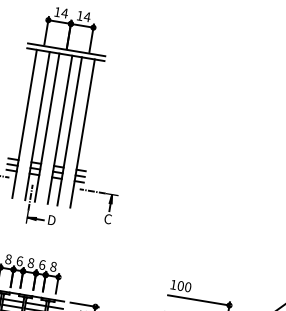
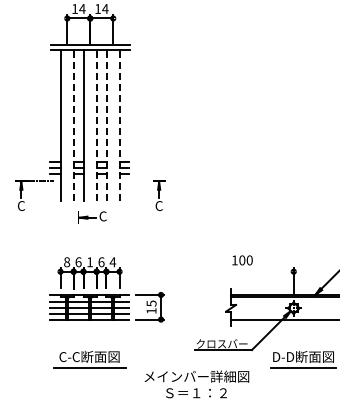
line: (37, 125) -> (73, 124), solid -> dashed
line: (59, 128) -> (96, 124), solid -> dashed
line: (69, 130) -> (106, 124), solid -> dashed
line: (82, 132) -> (119, 124), solid -> dashed
line: (92, 191) -> (139, 181), removed
line: (30, 197) -> (78, 197), removed
text: (51, 220) -> (103, 216), D -> C
text: (31, 263) -> (90, 262), 8 -> 1
text: (53, 266) -> (112, 262), 8 -> 4
line: (198, 300) -> (262, 271), removed

